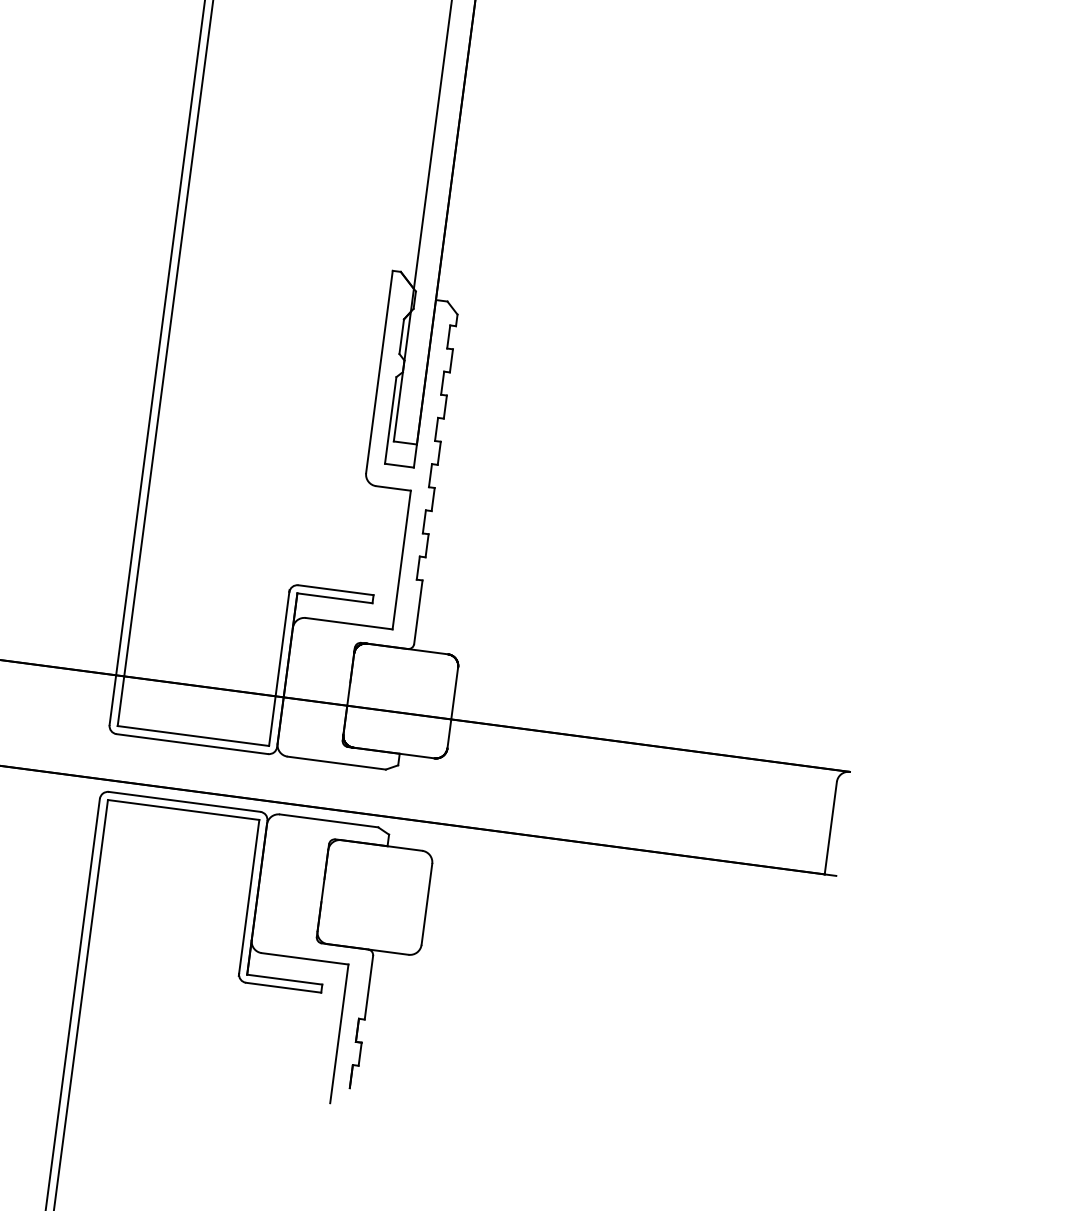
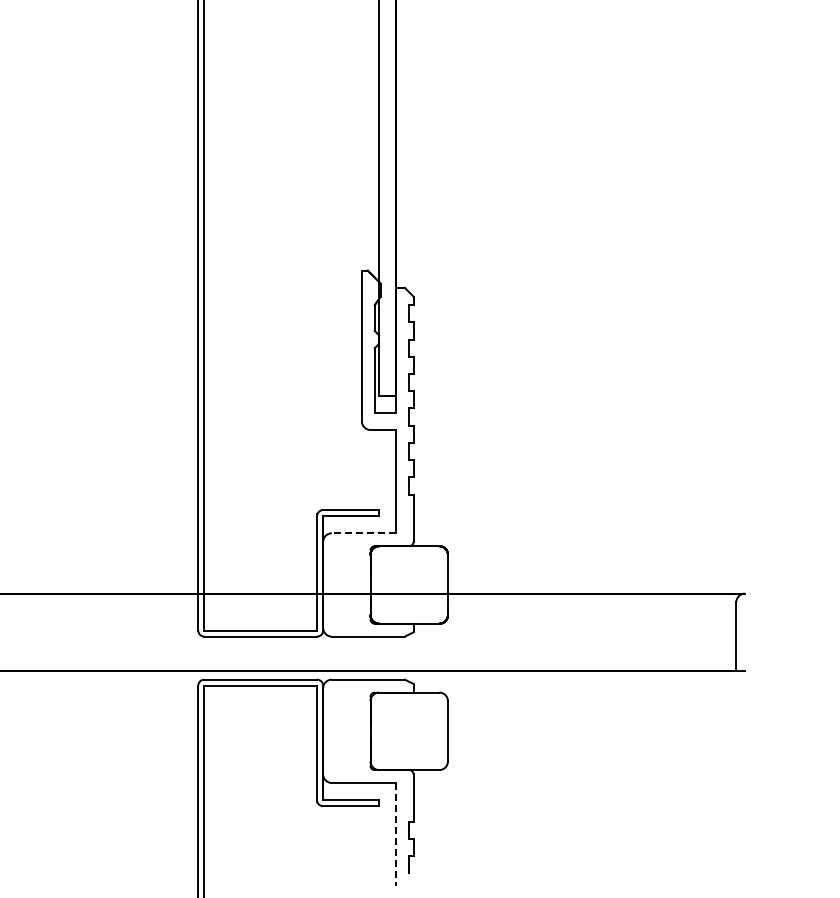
line: (348, 623) -> (363, 533), solid -> dashed
line: (339, 1033) -> (396, 834), solid -> dashed

